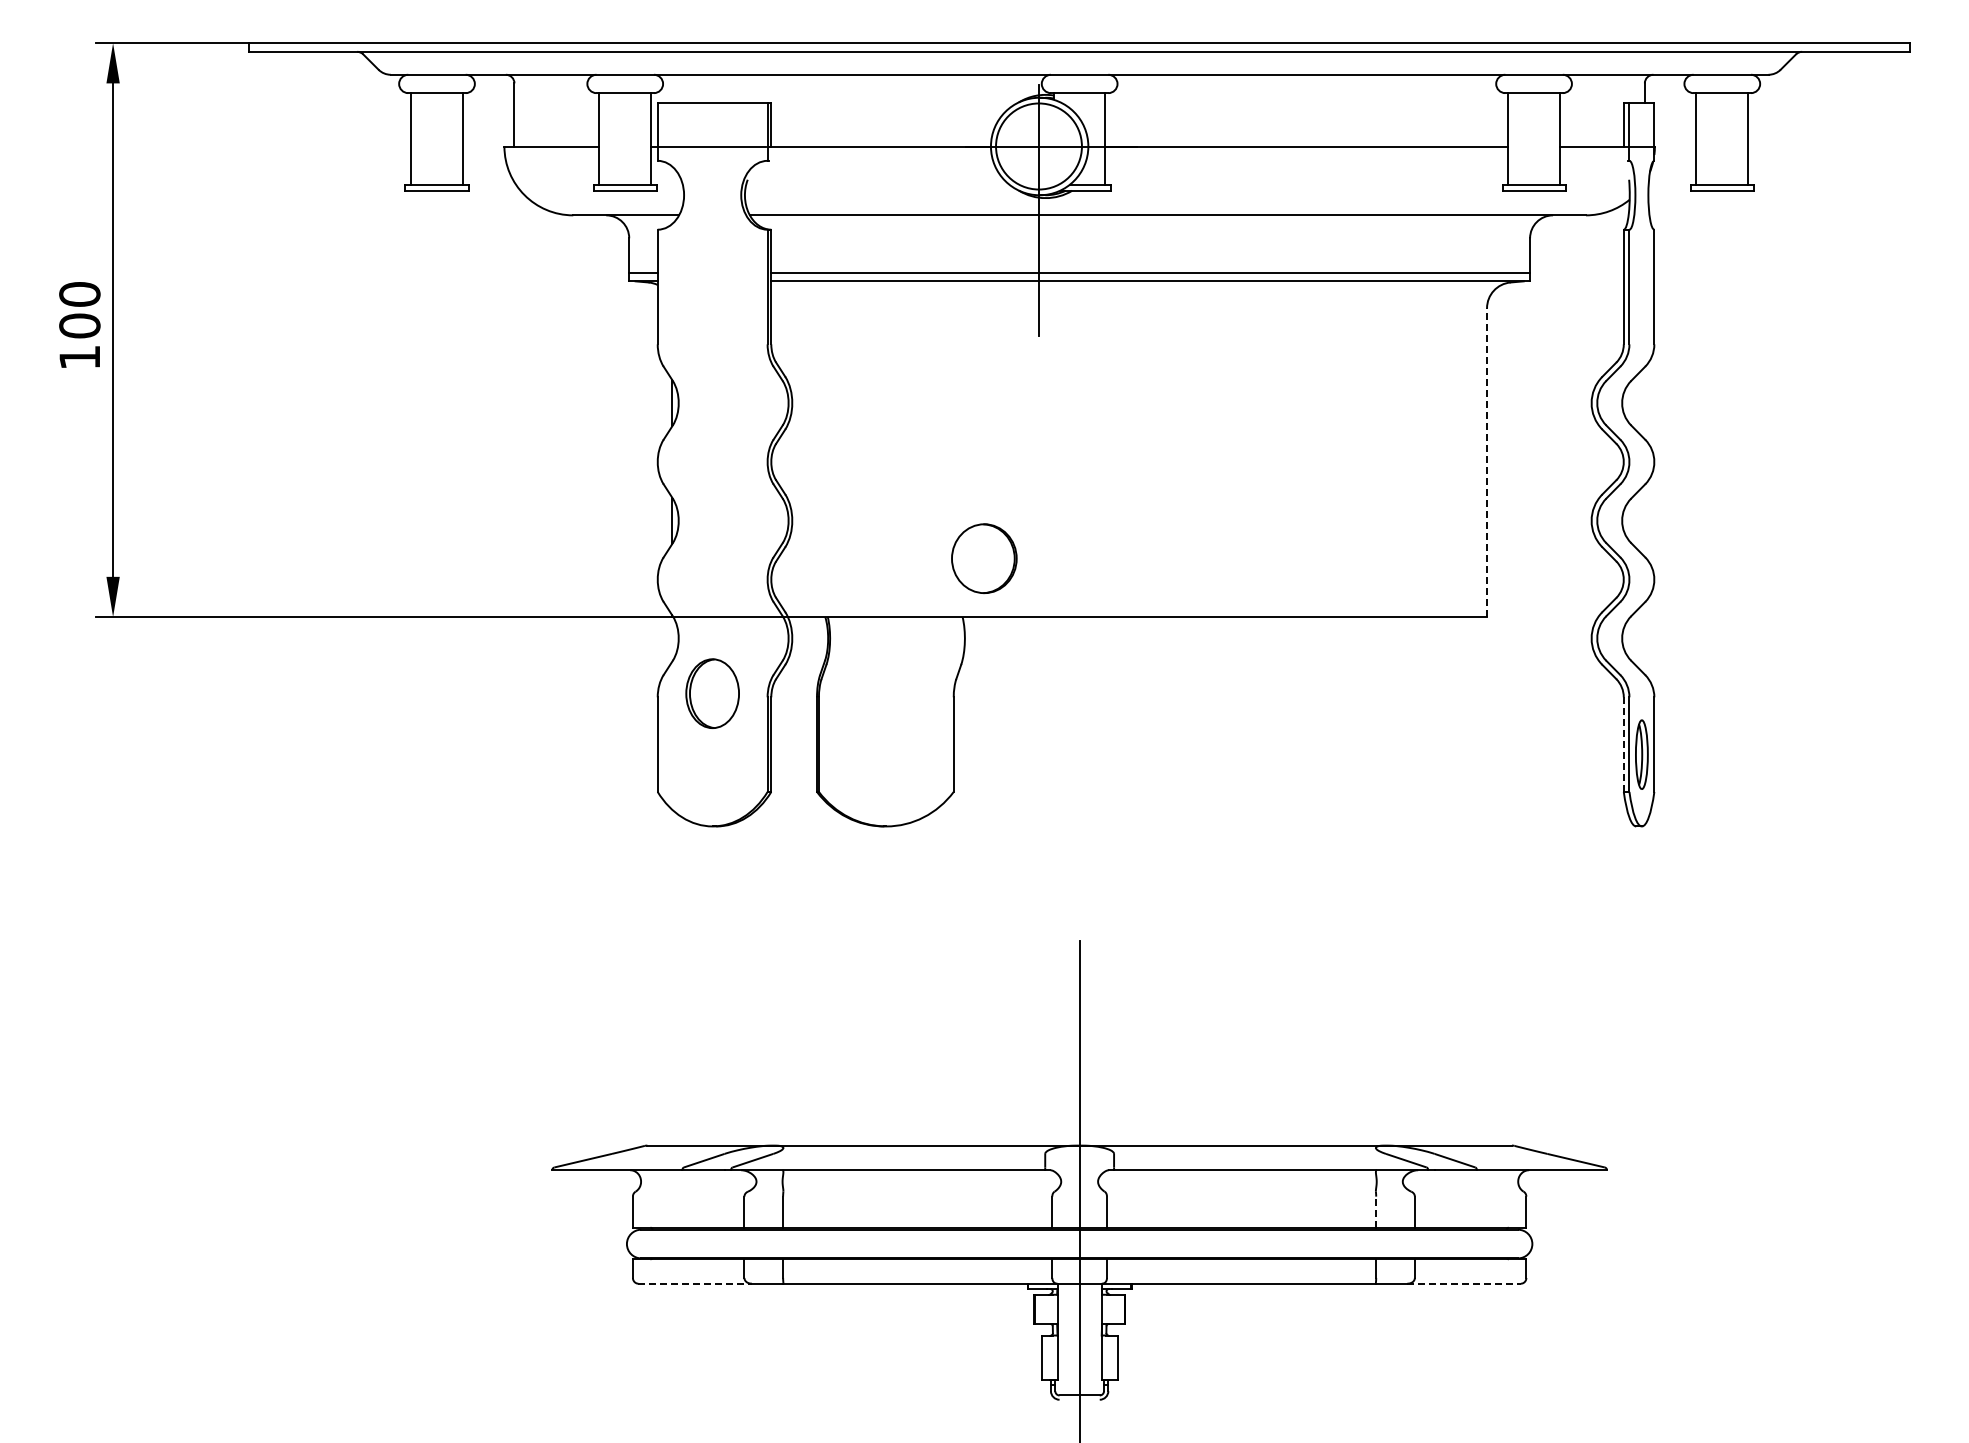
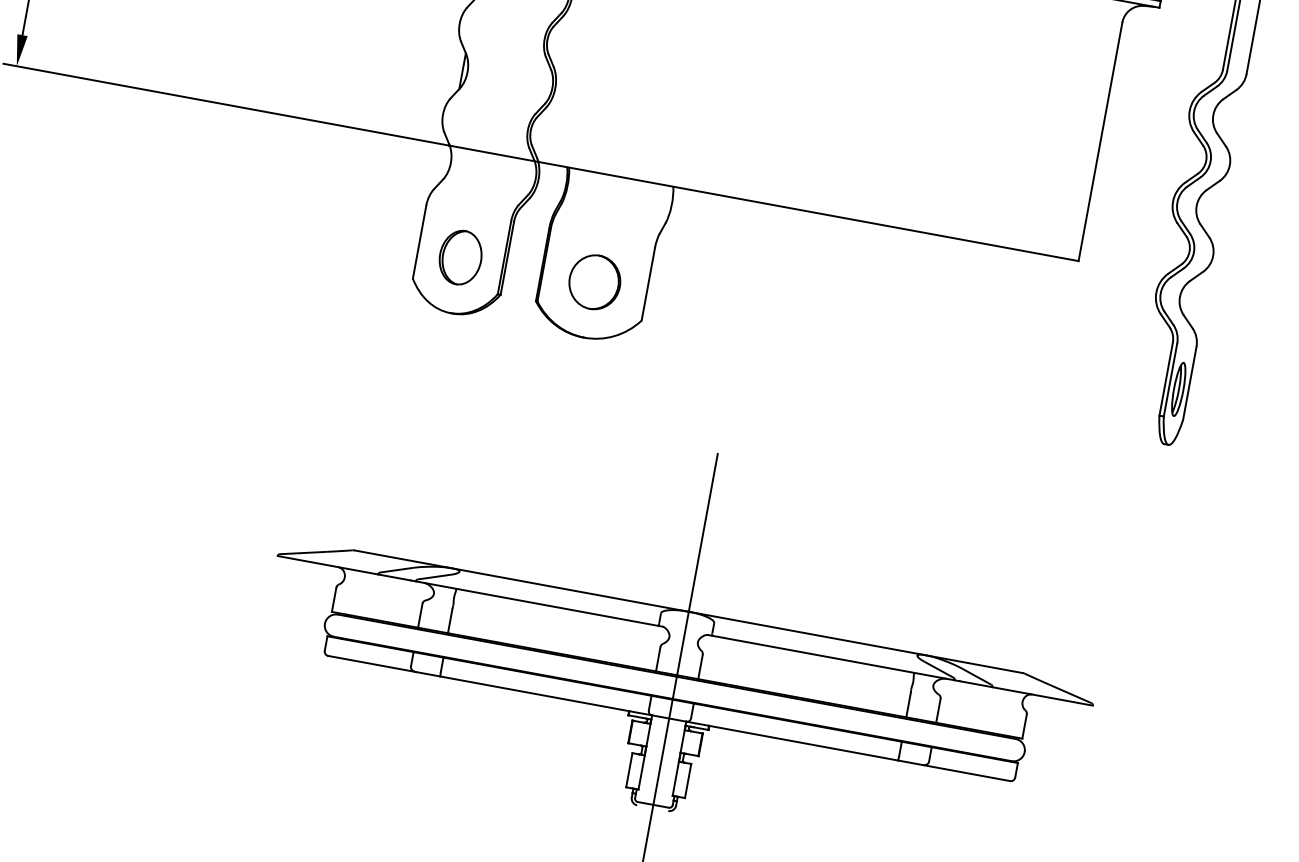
line: (1487, 462) -> (1100, 141), dashed -> solid
part: (984, 558) -> (595, 282), moved
part: (712, 693) -> (460, 257), moved
line: (1623, 744) -> (1165, 378), dashed -> solid
line: (1376, 1212) -> (908, 705), dashed -> solid
line: (695, 1283) -> (372, 663), dashed -> solid
line: (1464, 1283) -> (966, 772), dashed -> solid

